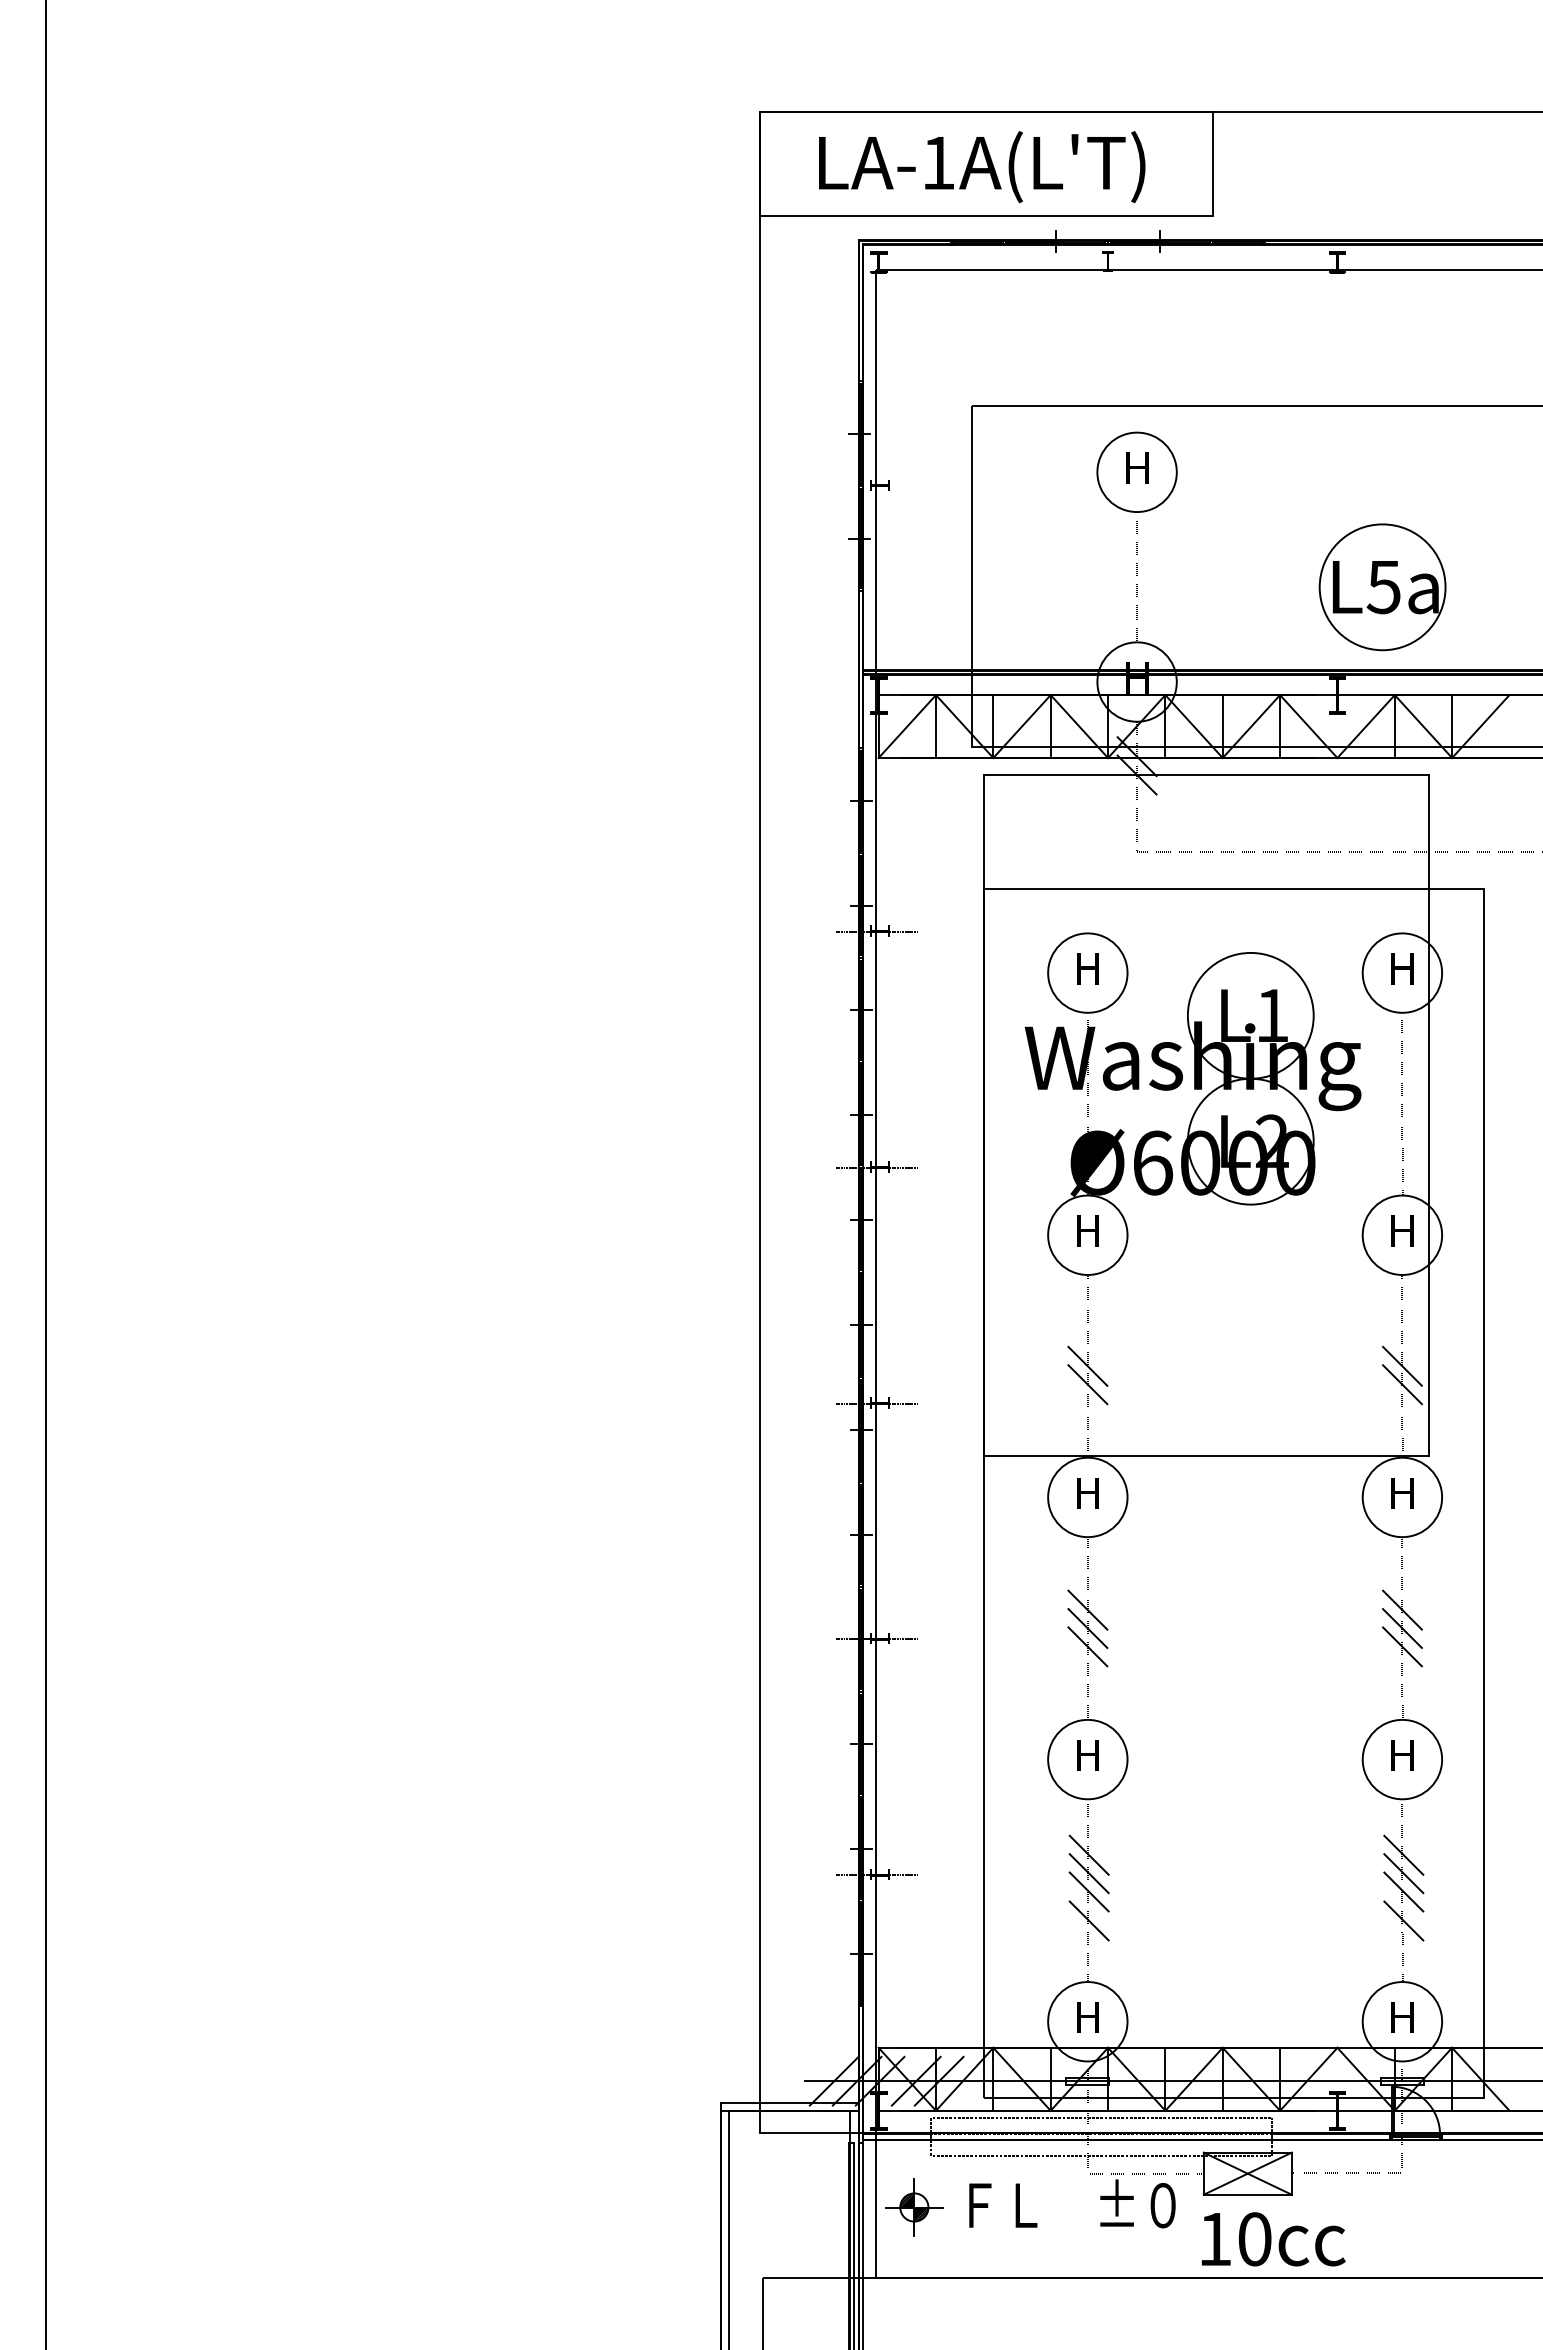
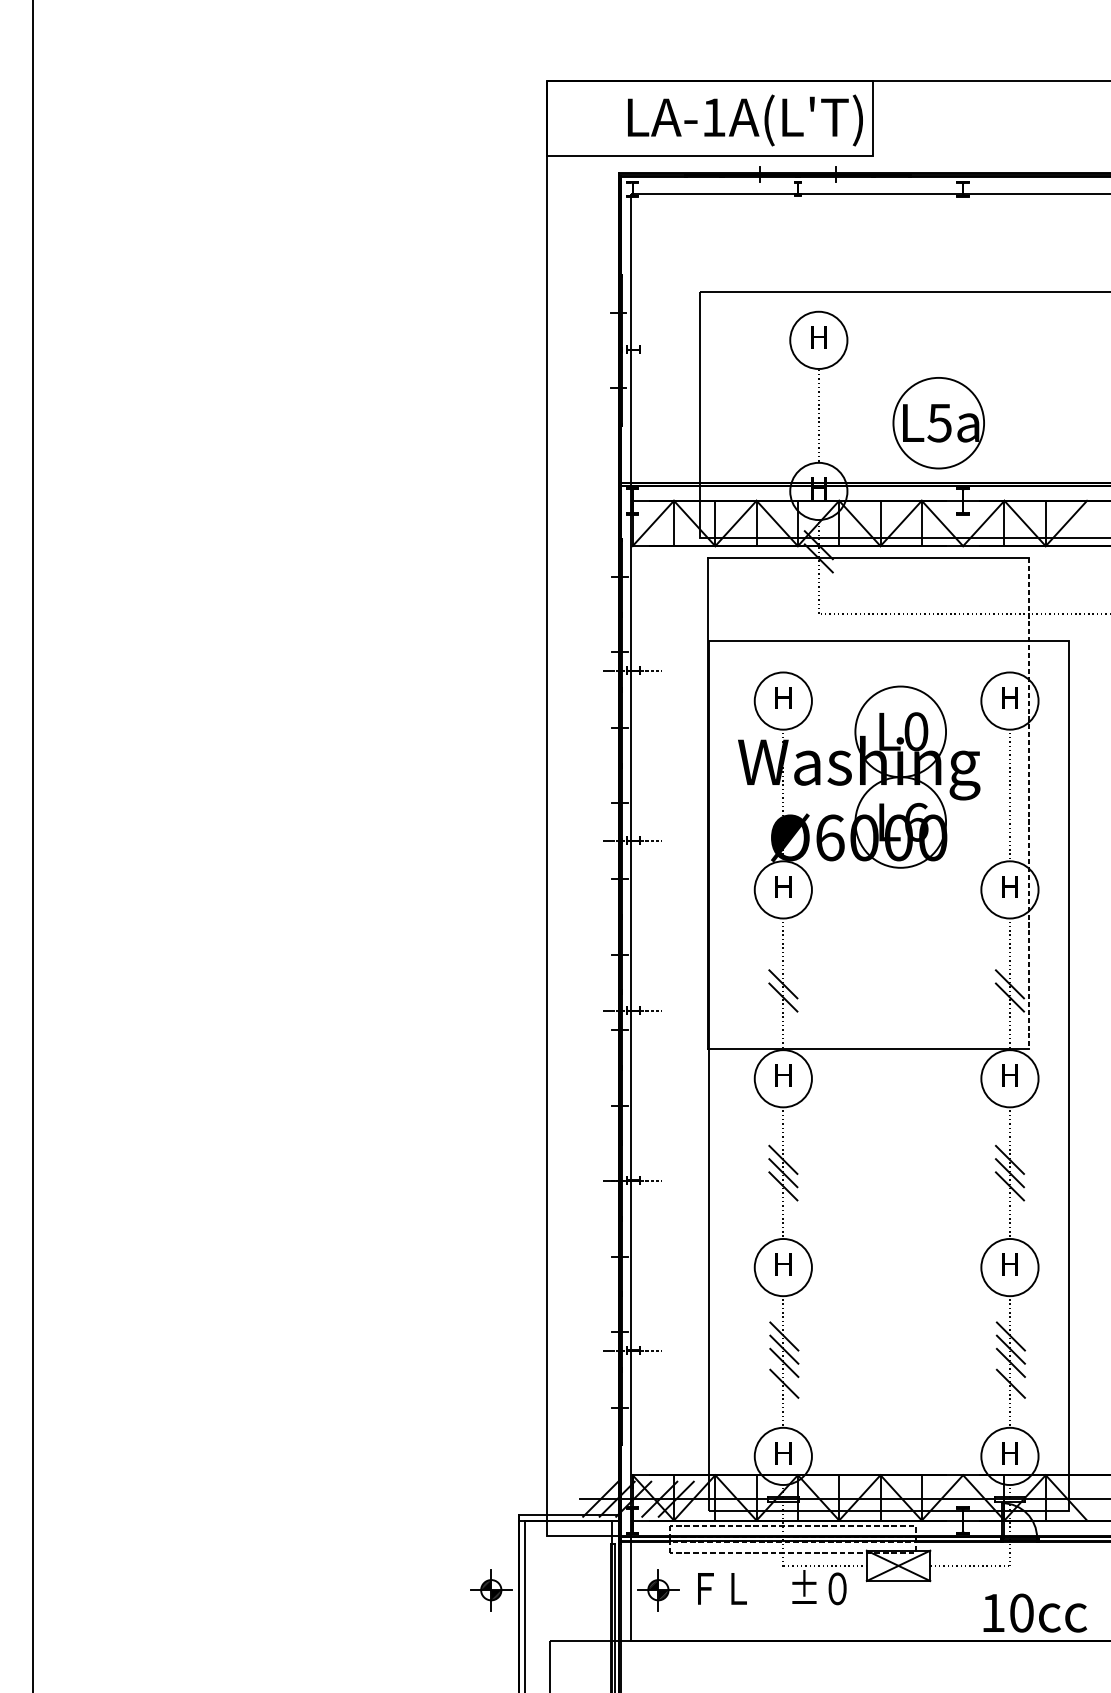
text: (982, 167) -> (745, 120), moved
part: (1382, 587) -> (938, 423), moved
text: (1272, 1015) -> (916, 731), L1 -> L0
line: (1429, 1115) -> (1029, 803), solid -> dashed
text: (1272, 1141) -> (916, 822), L2 -> L6
part: (682, 2207) -> (491, 1590), added
text: (1273, 2239) -> (1035, 1613), moved

